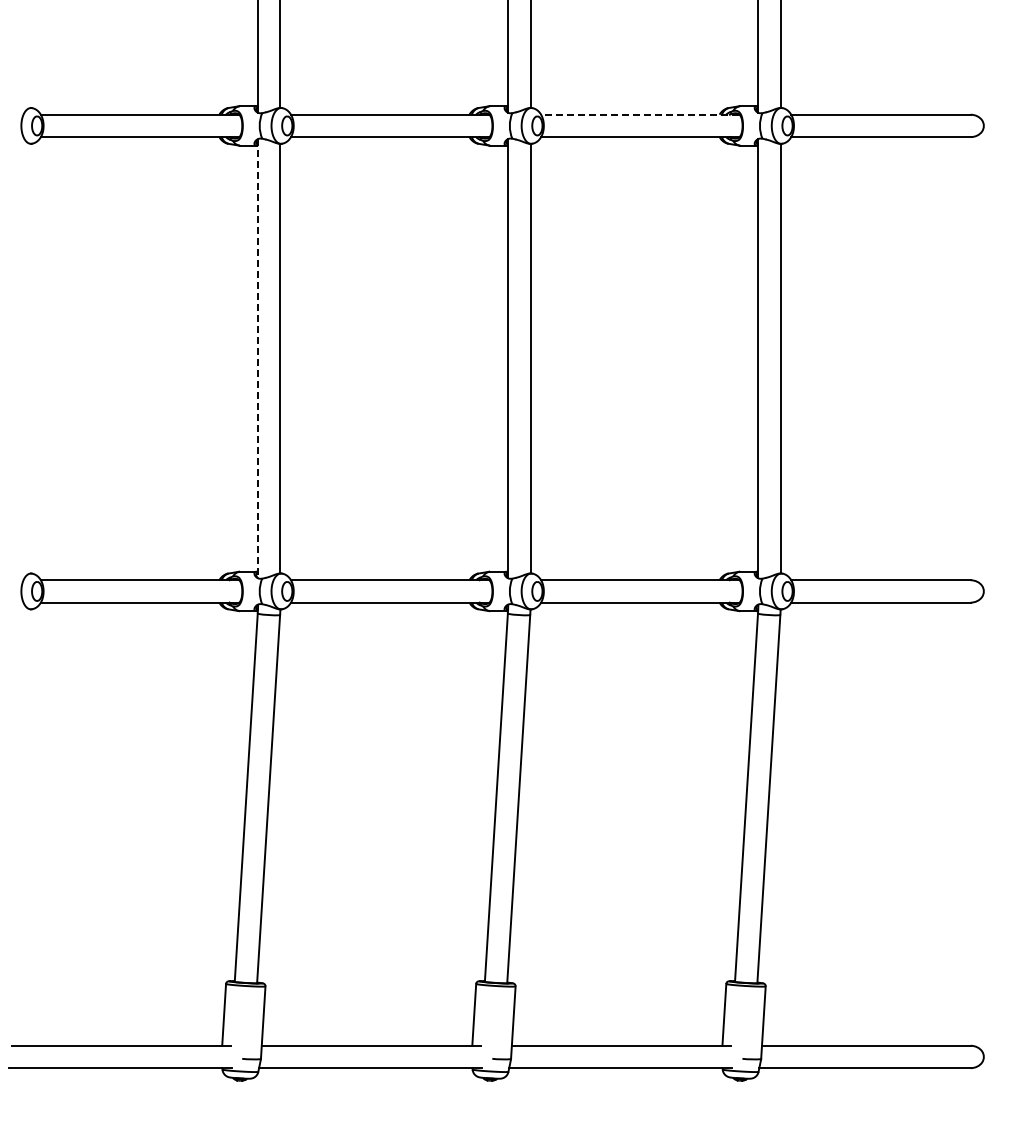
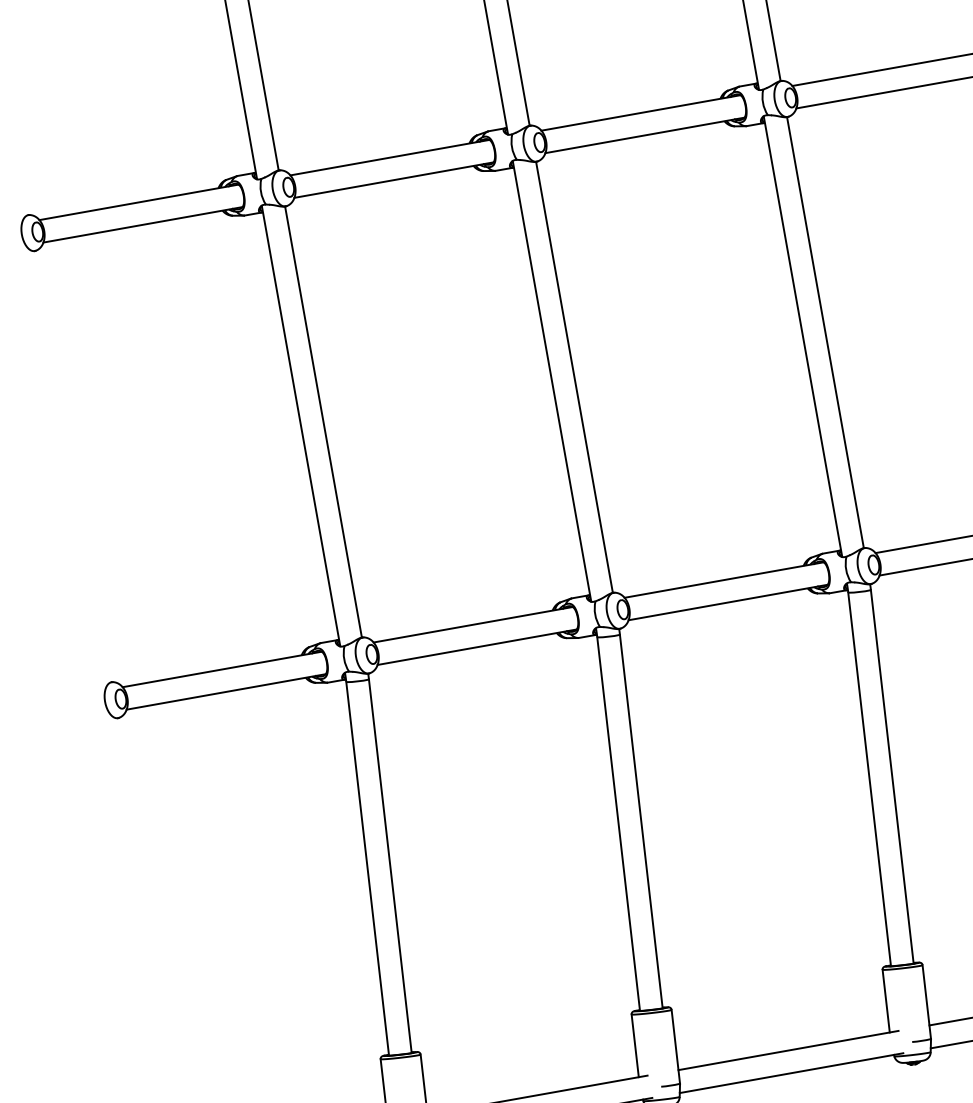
line: (639, 114) -> (640, 112), dashed -> solid
line: (258, 358) -> (301, 425), dashed -> solid

